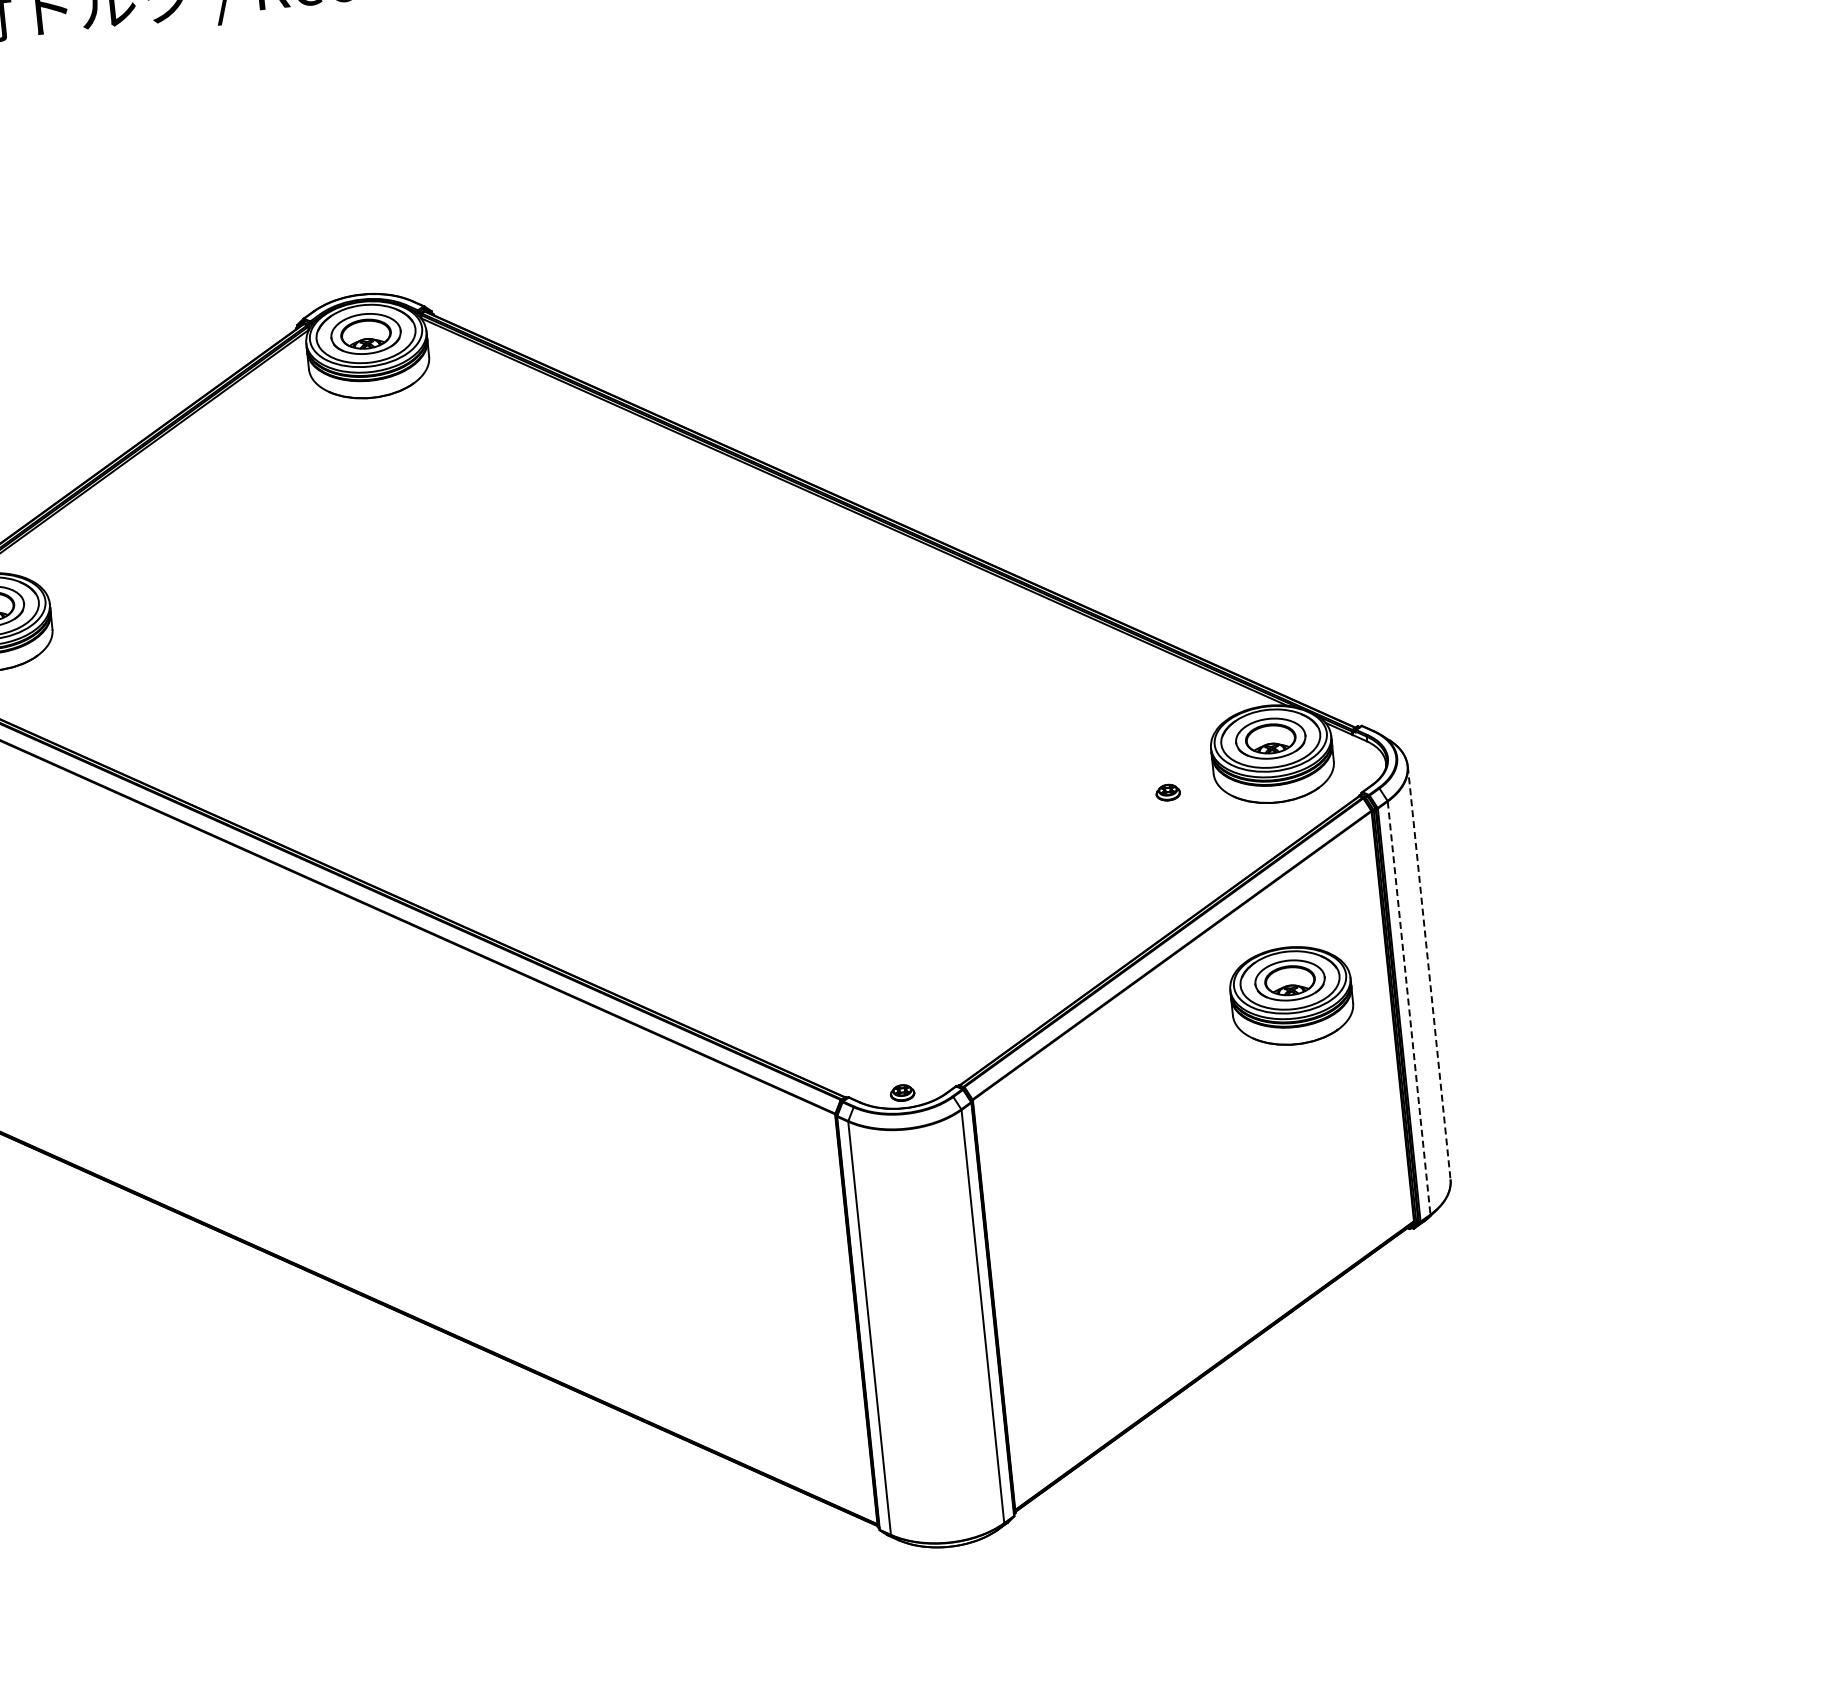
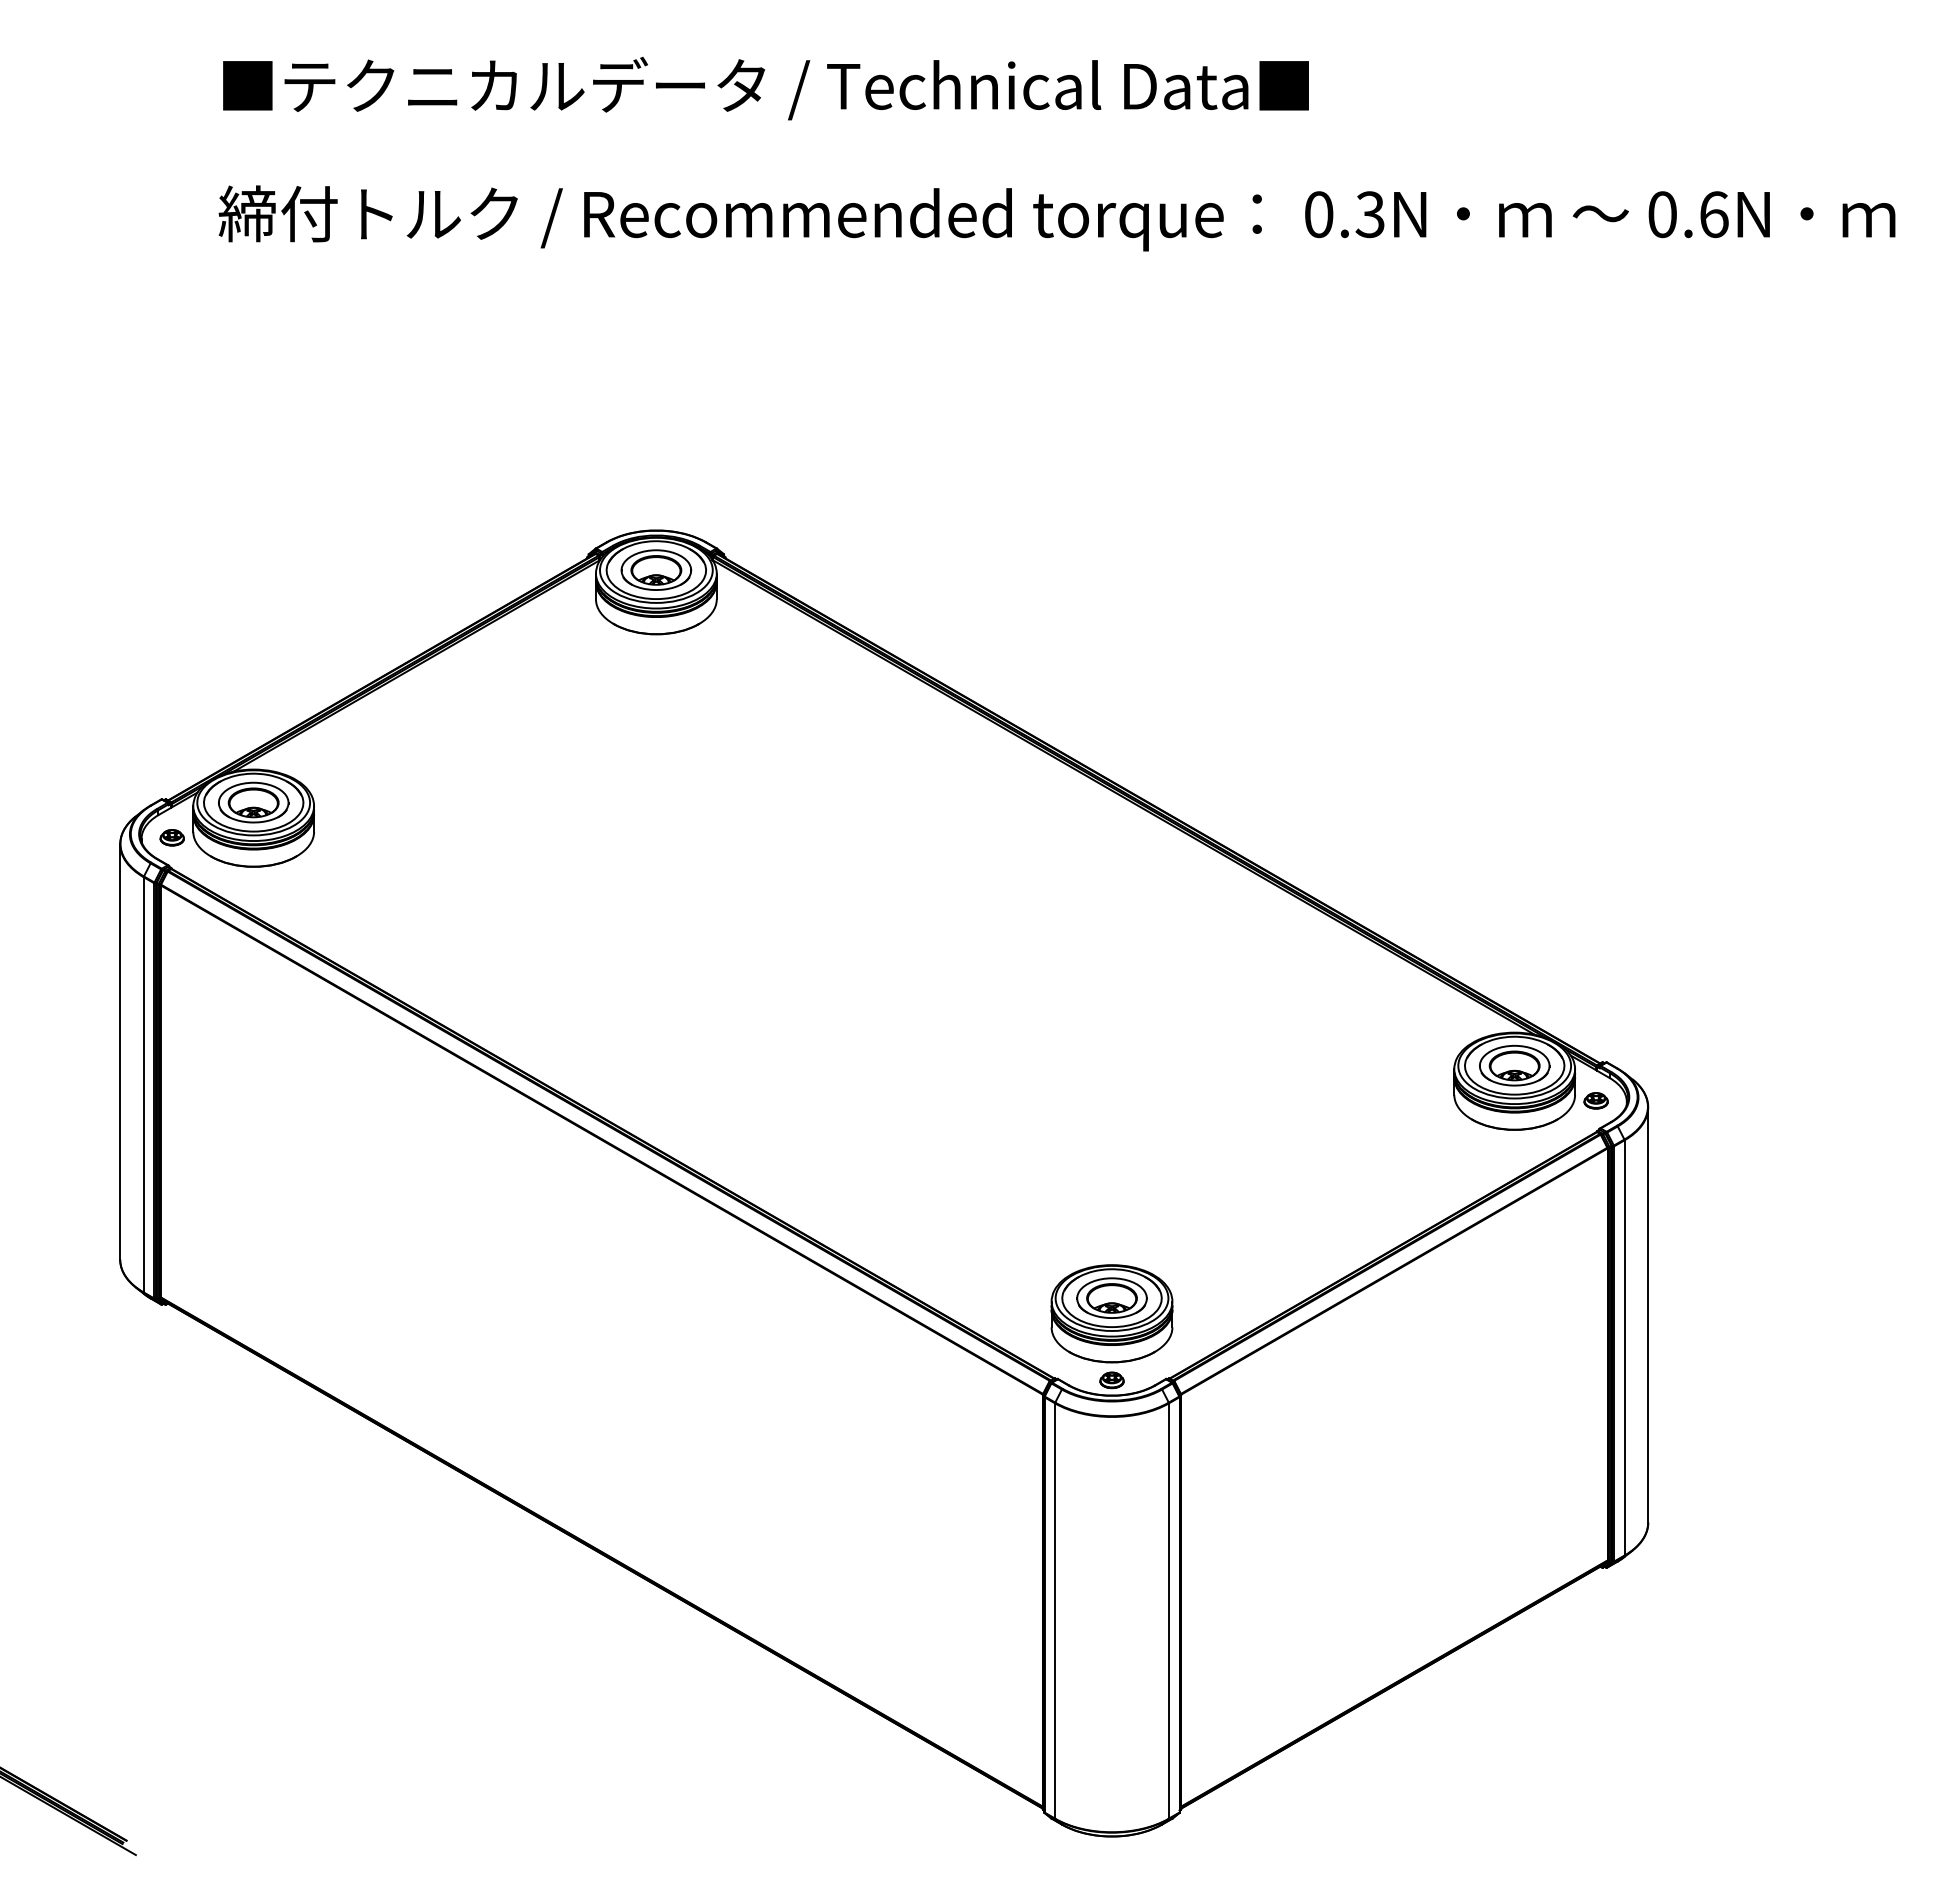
part: (1167, 792) -> (1595, 1100), moved
line: (1429, 973) -> (1648, 1315), dashed -> solid
part: (1291, 995) -> (1111, 1313), moved
line: (1408, 1007) -> (1624, 1347), dashed -> solid

